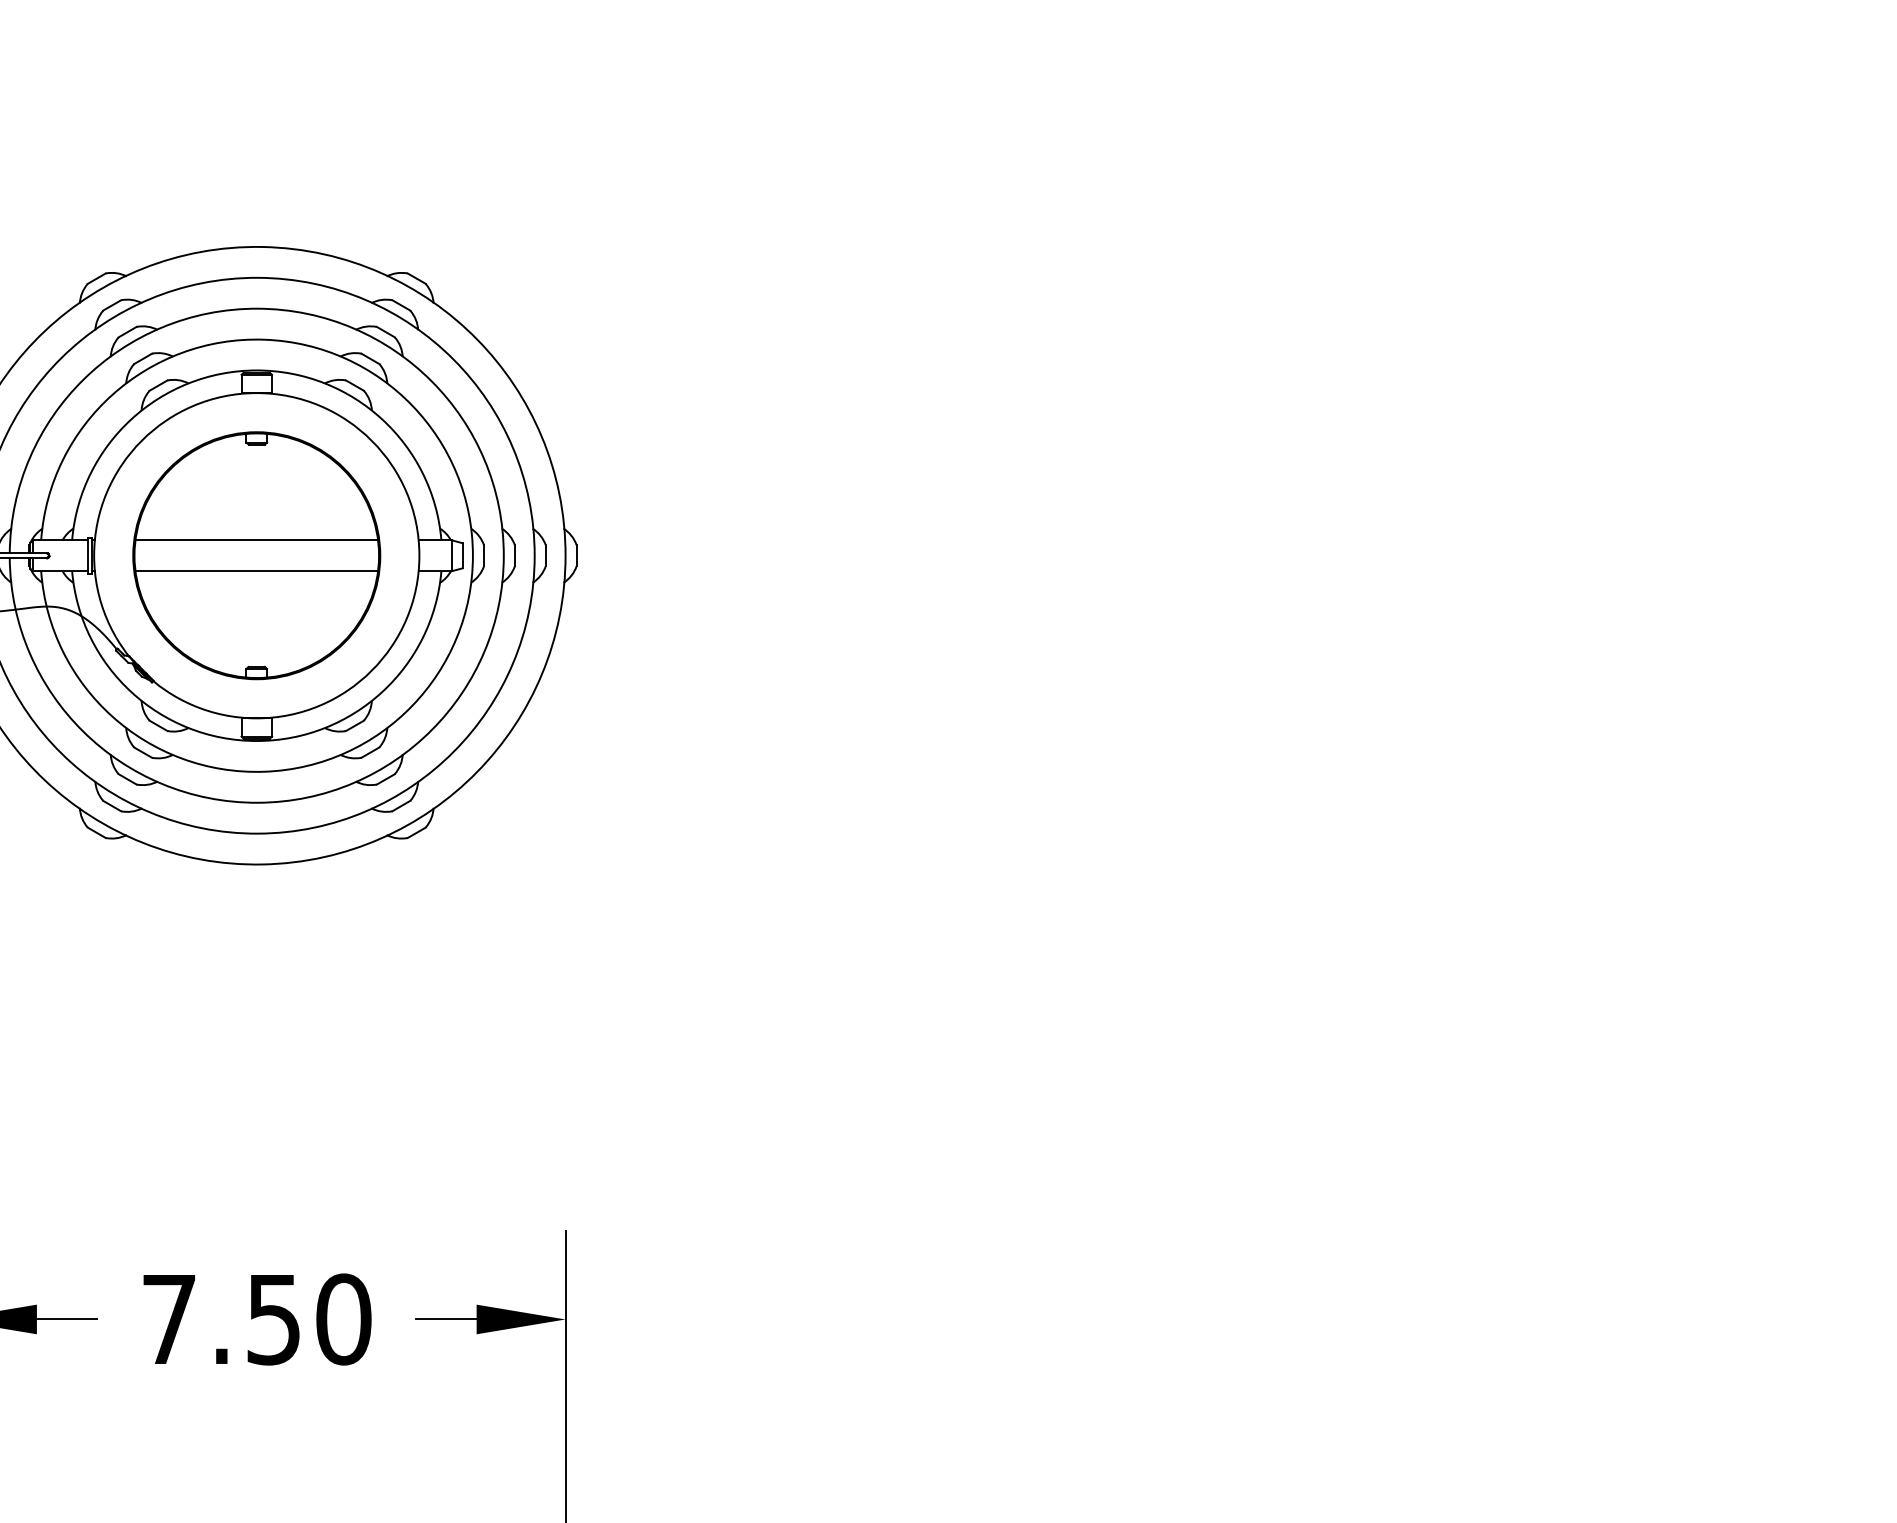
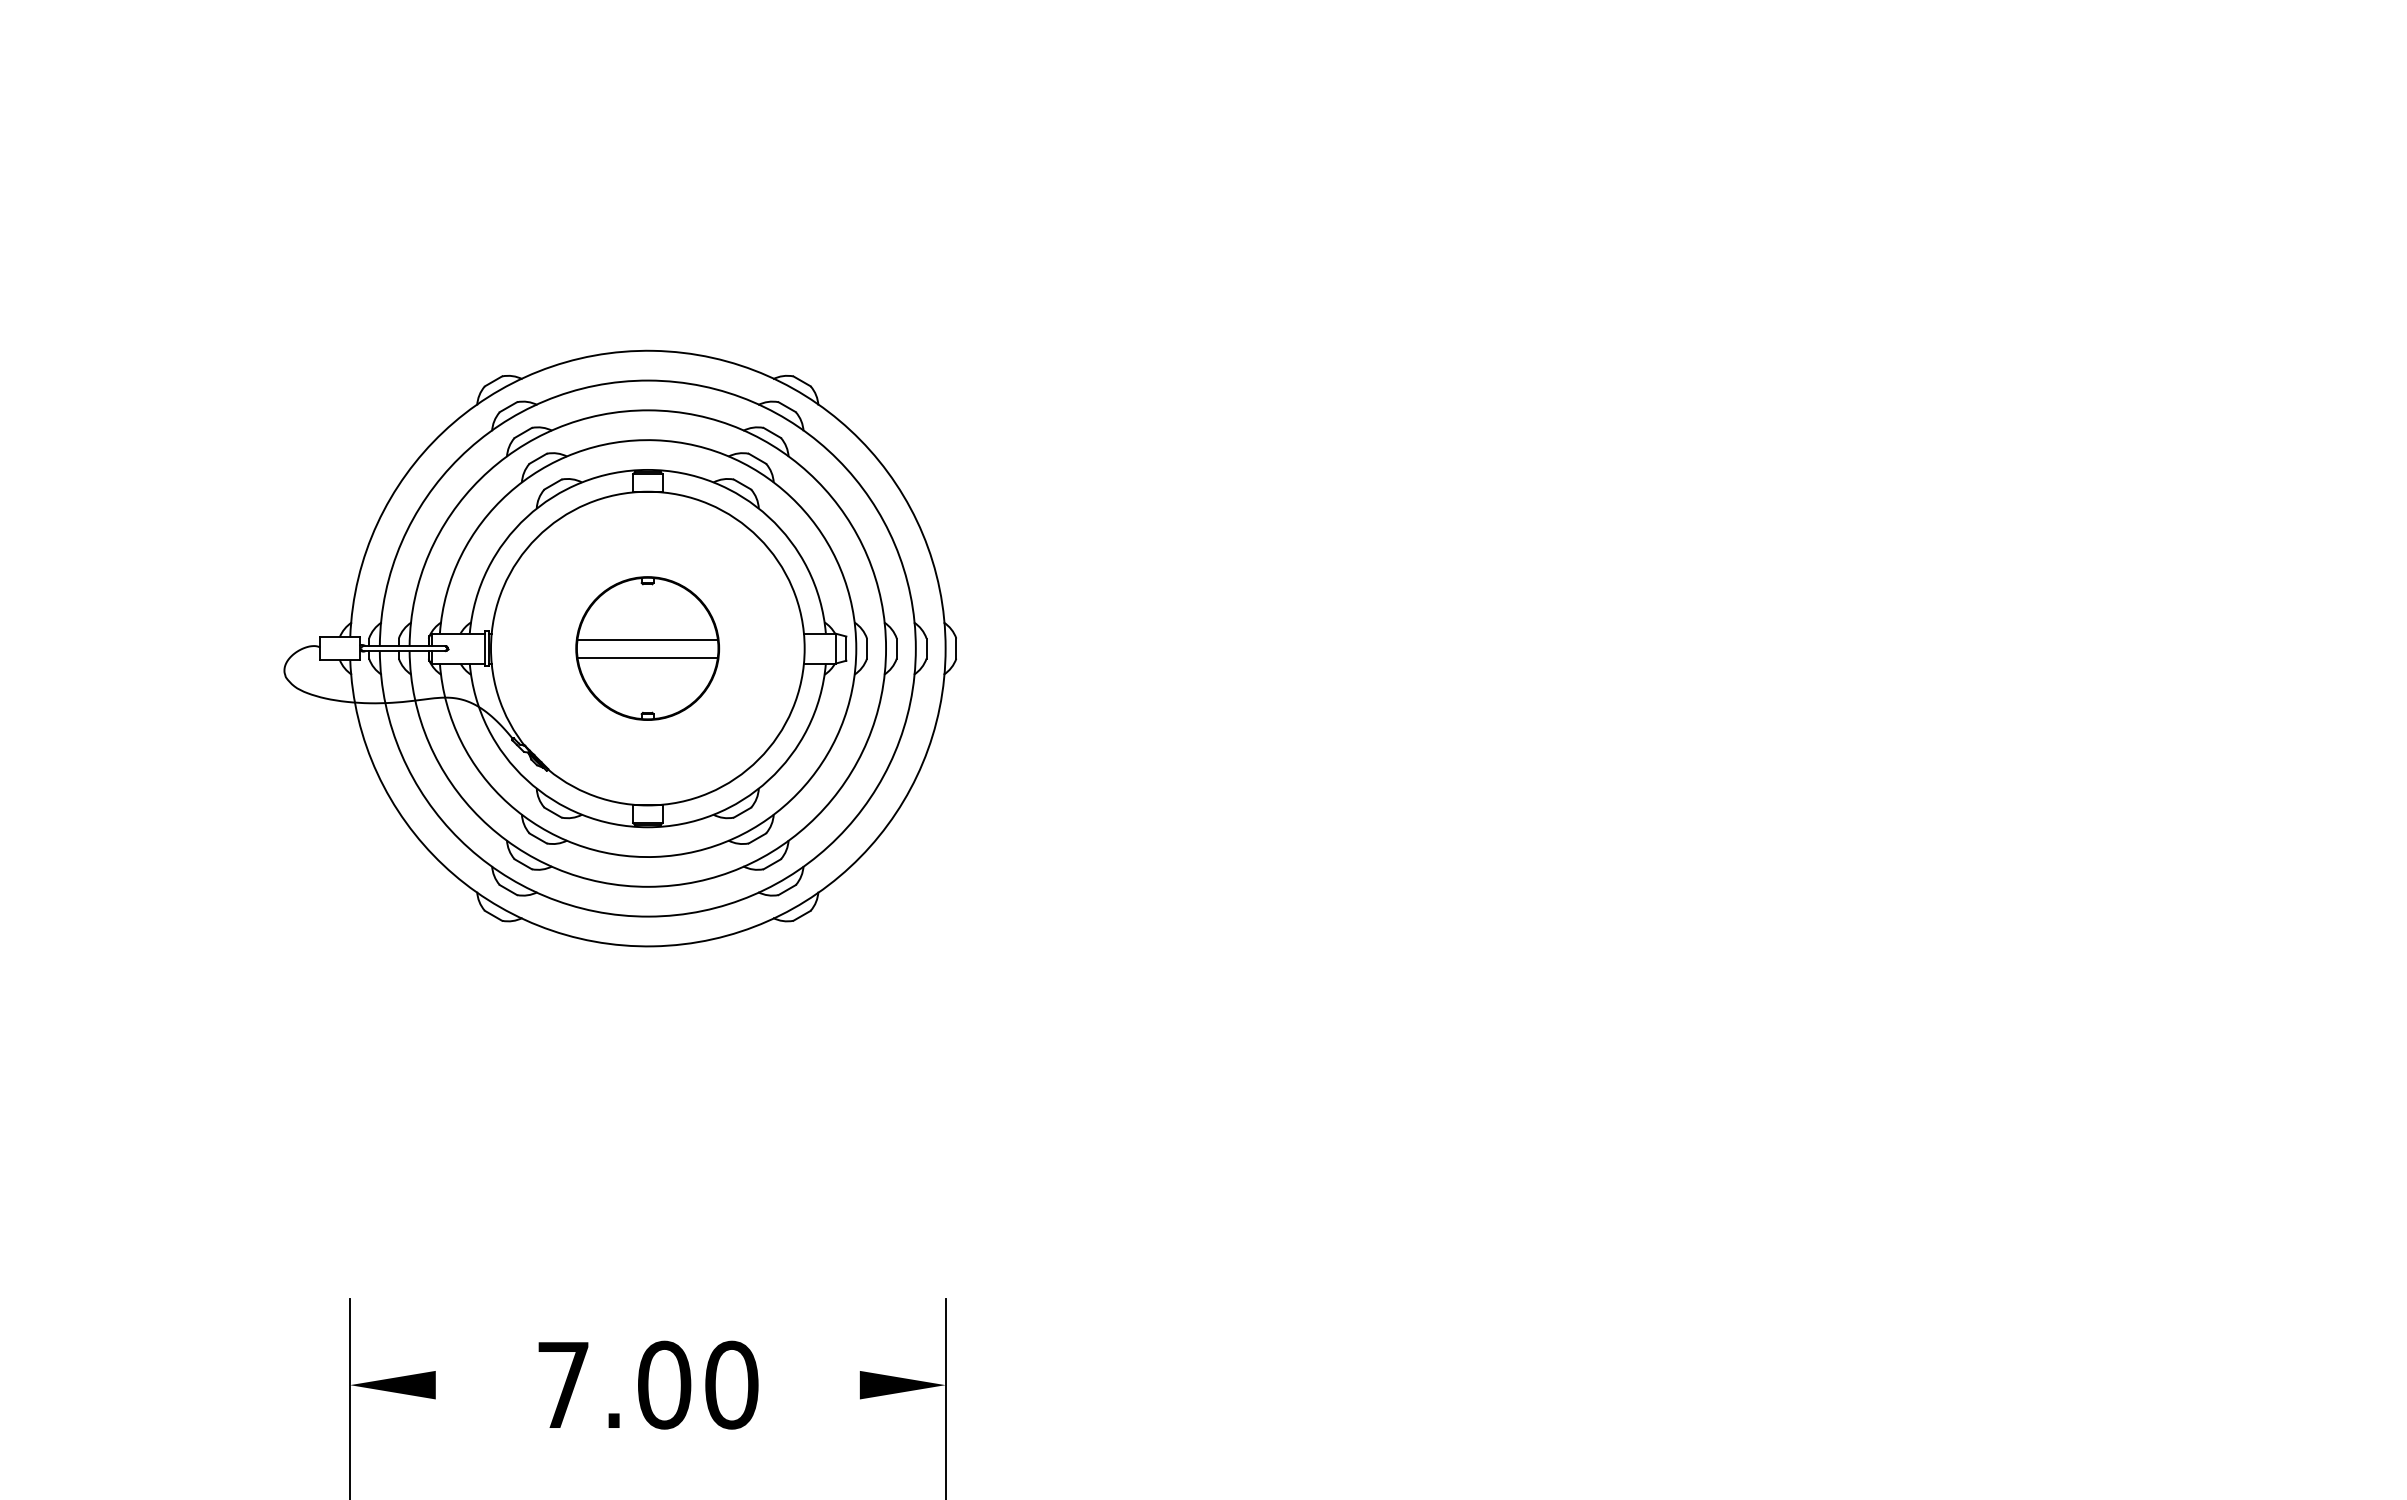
part: (256, 555) -> (647, 648), size x0.6
text: (274, 1318) -> (664, 1384), 7.50 -> 7.00
line: (66, 1319) -> (464, 1385), removed
line: (446, 1319) -> (830, 1385), removed

